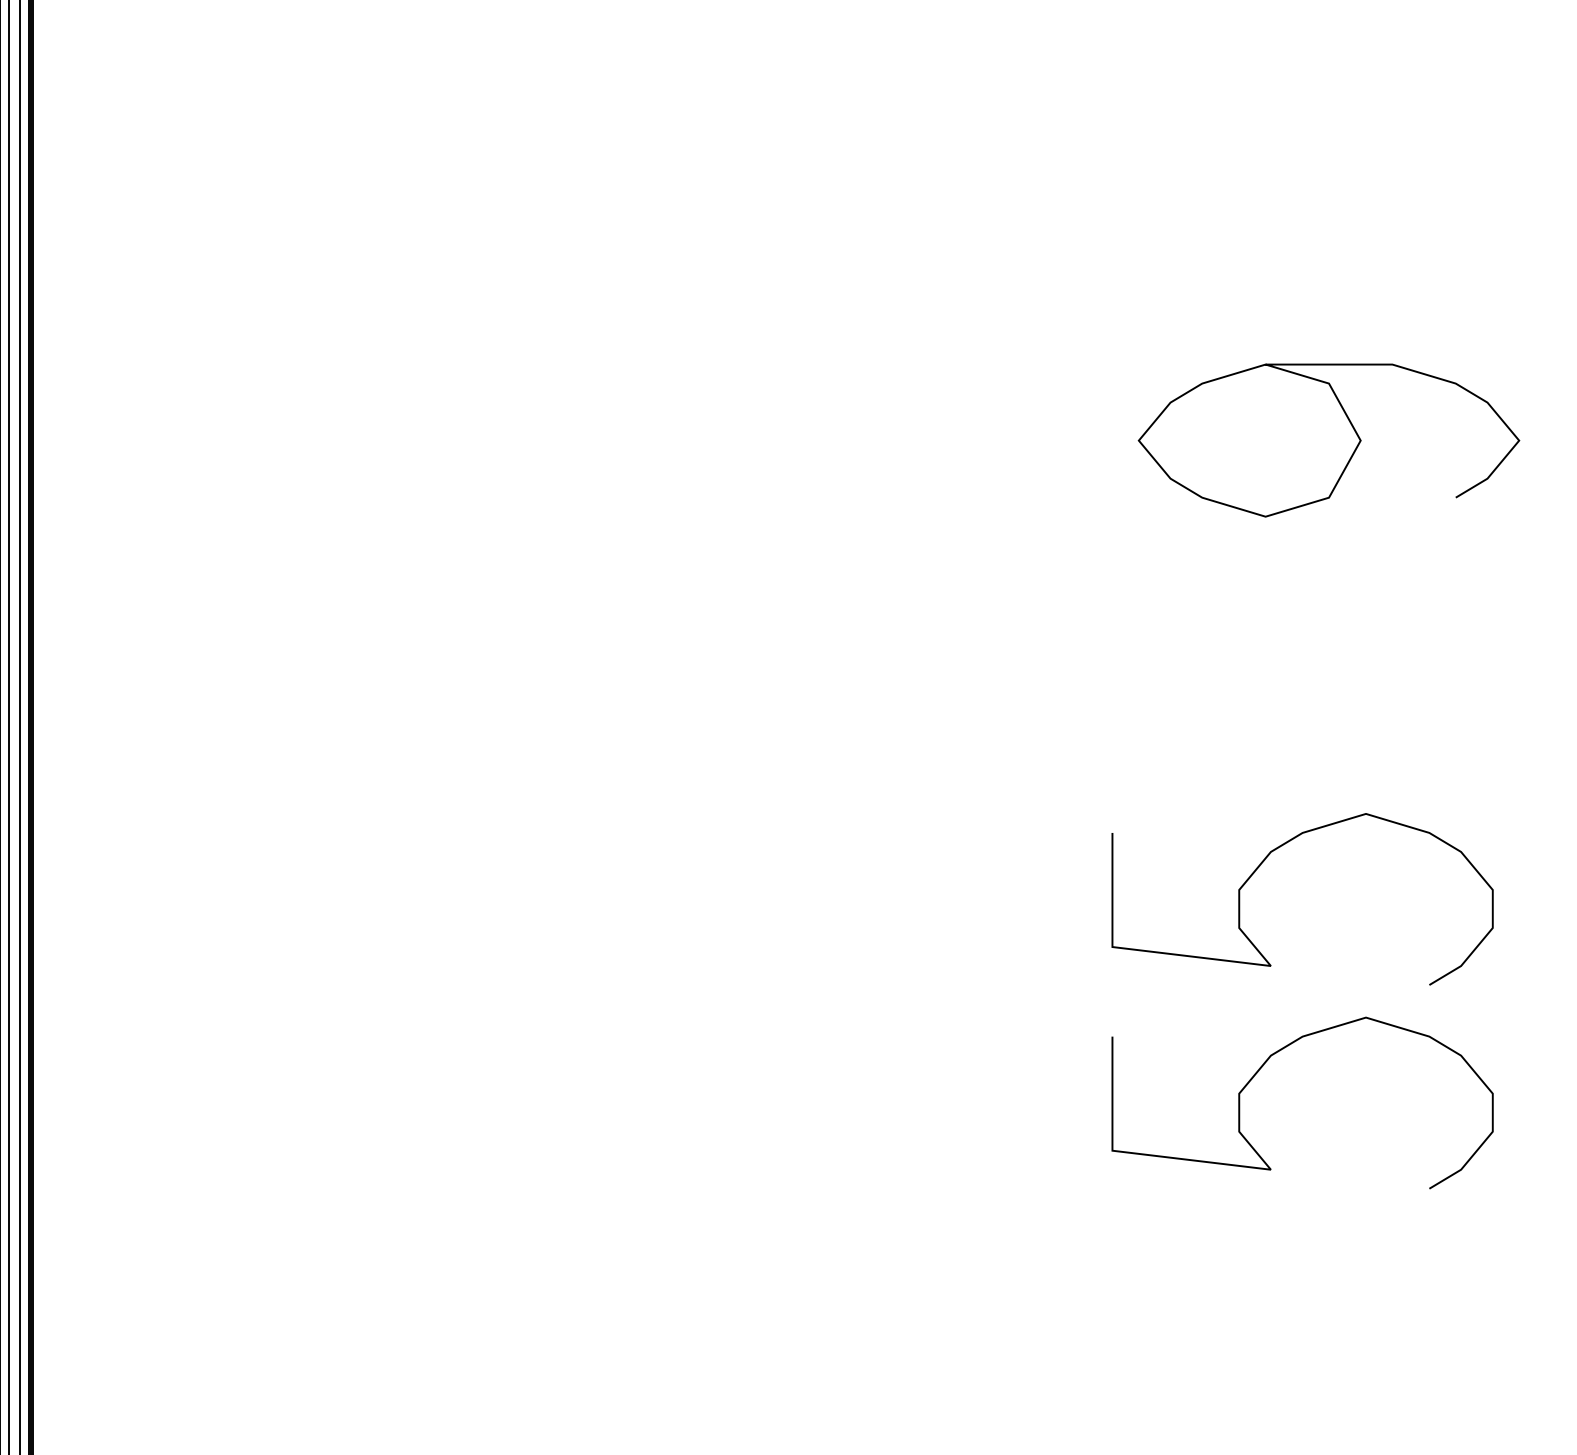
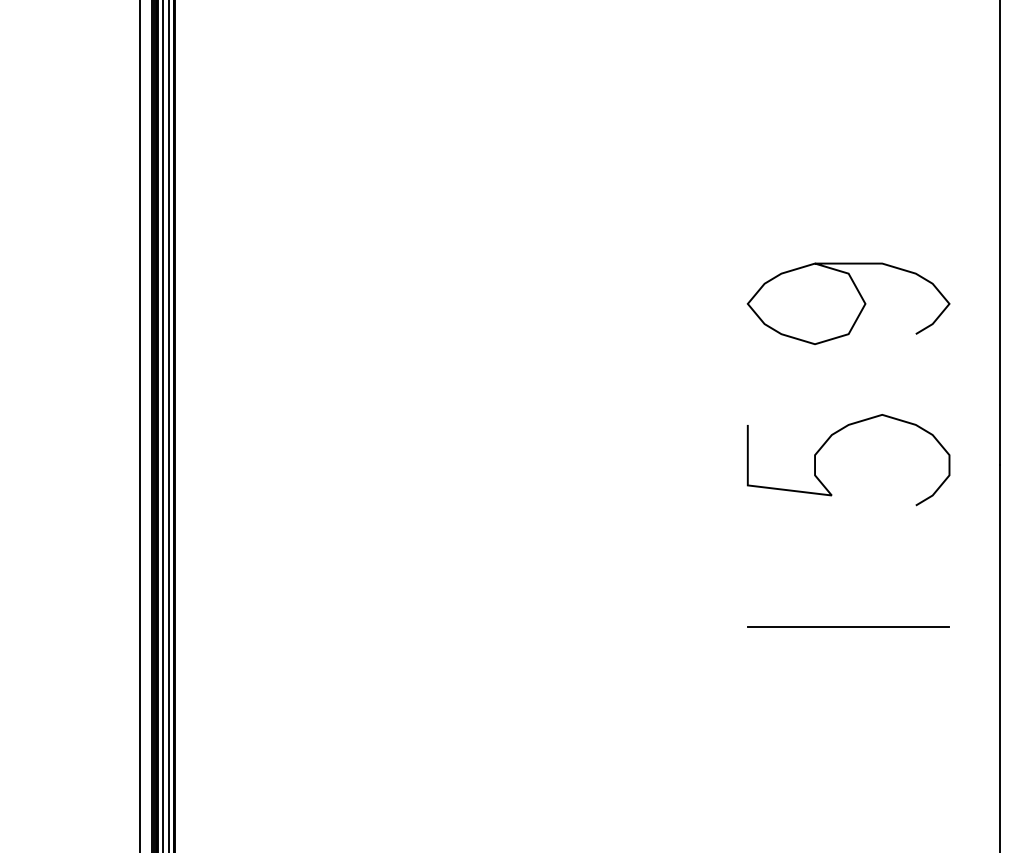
curve: (1351, 428) -> (860, 297), moved
curve: (1258, 1073) -> (825, 552), removed
line: (1302, 1213) -> (848, 626), added

